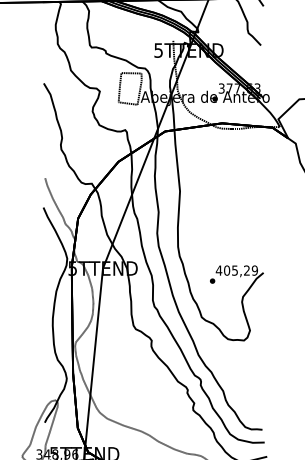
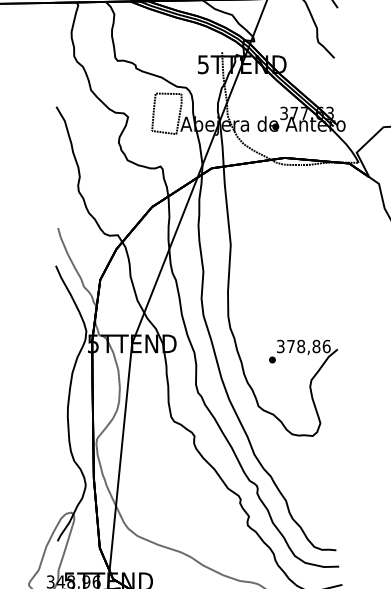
text: (236, 270) -> (303, 346), 405,29 -> 378,86

